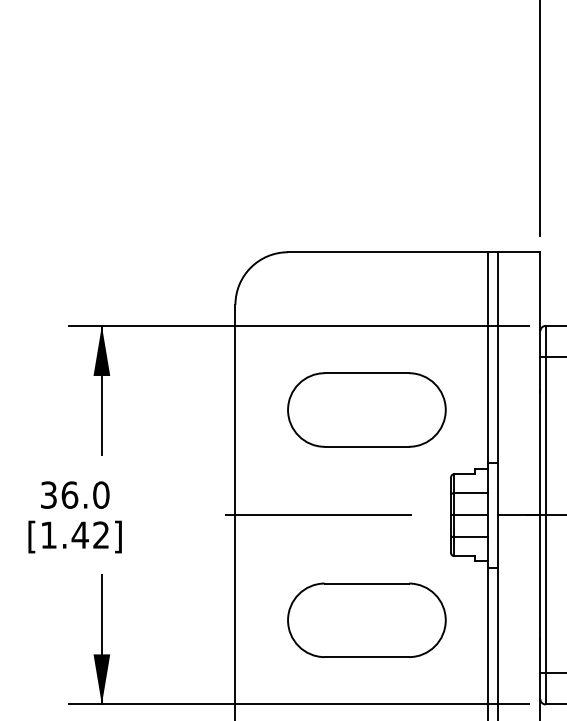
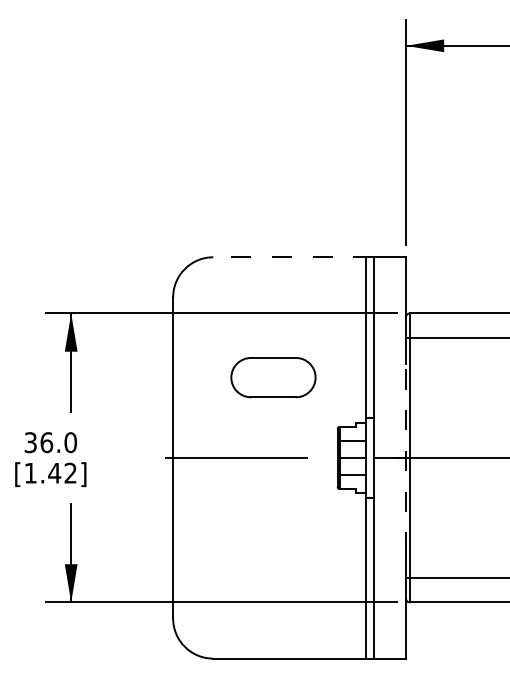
line: (393, 252) -> (293, 257), solid -> dashed
part: (366, 409) -> (273, 377), size x0.7
line: (539, 514) -> (405, 457), solid -> dashed
part: (366, 620) -> (273, 538), removed

